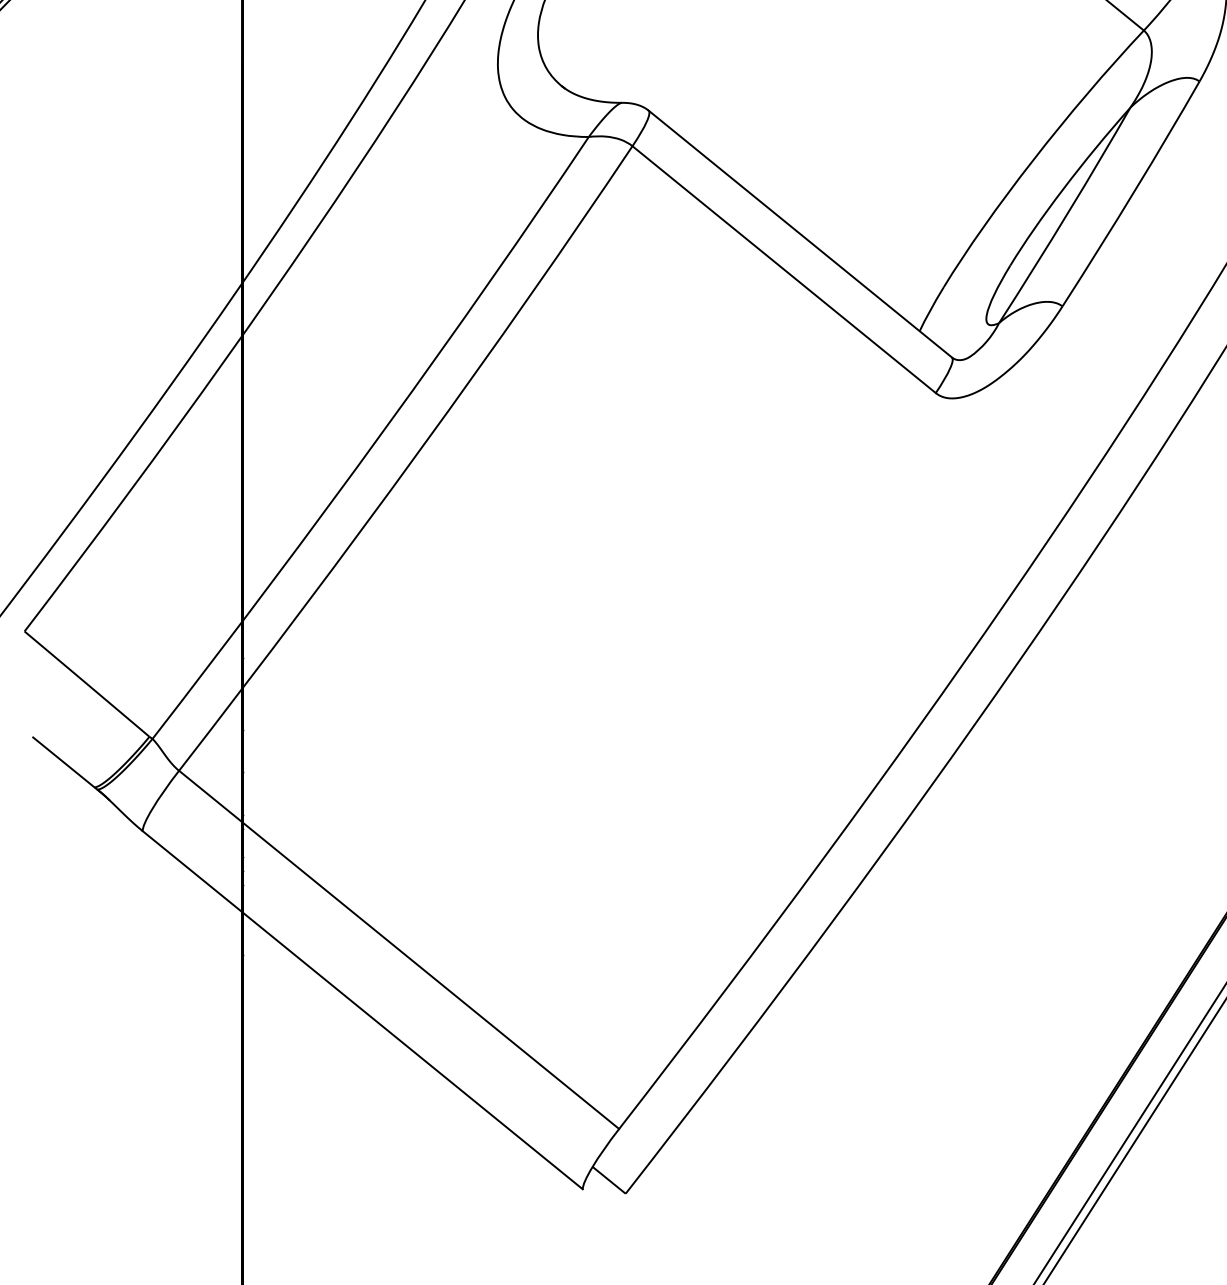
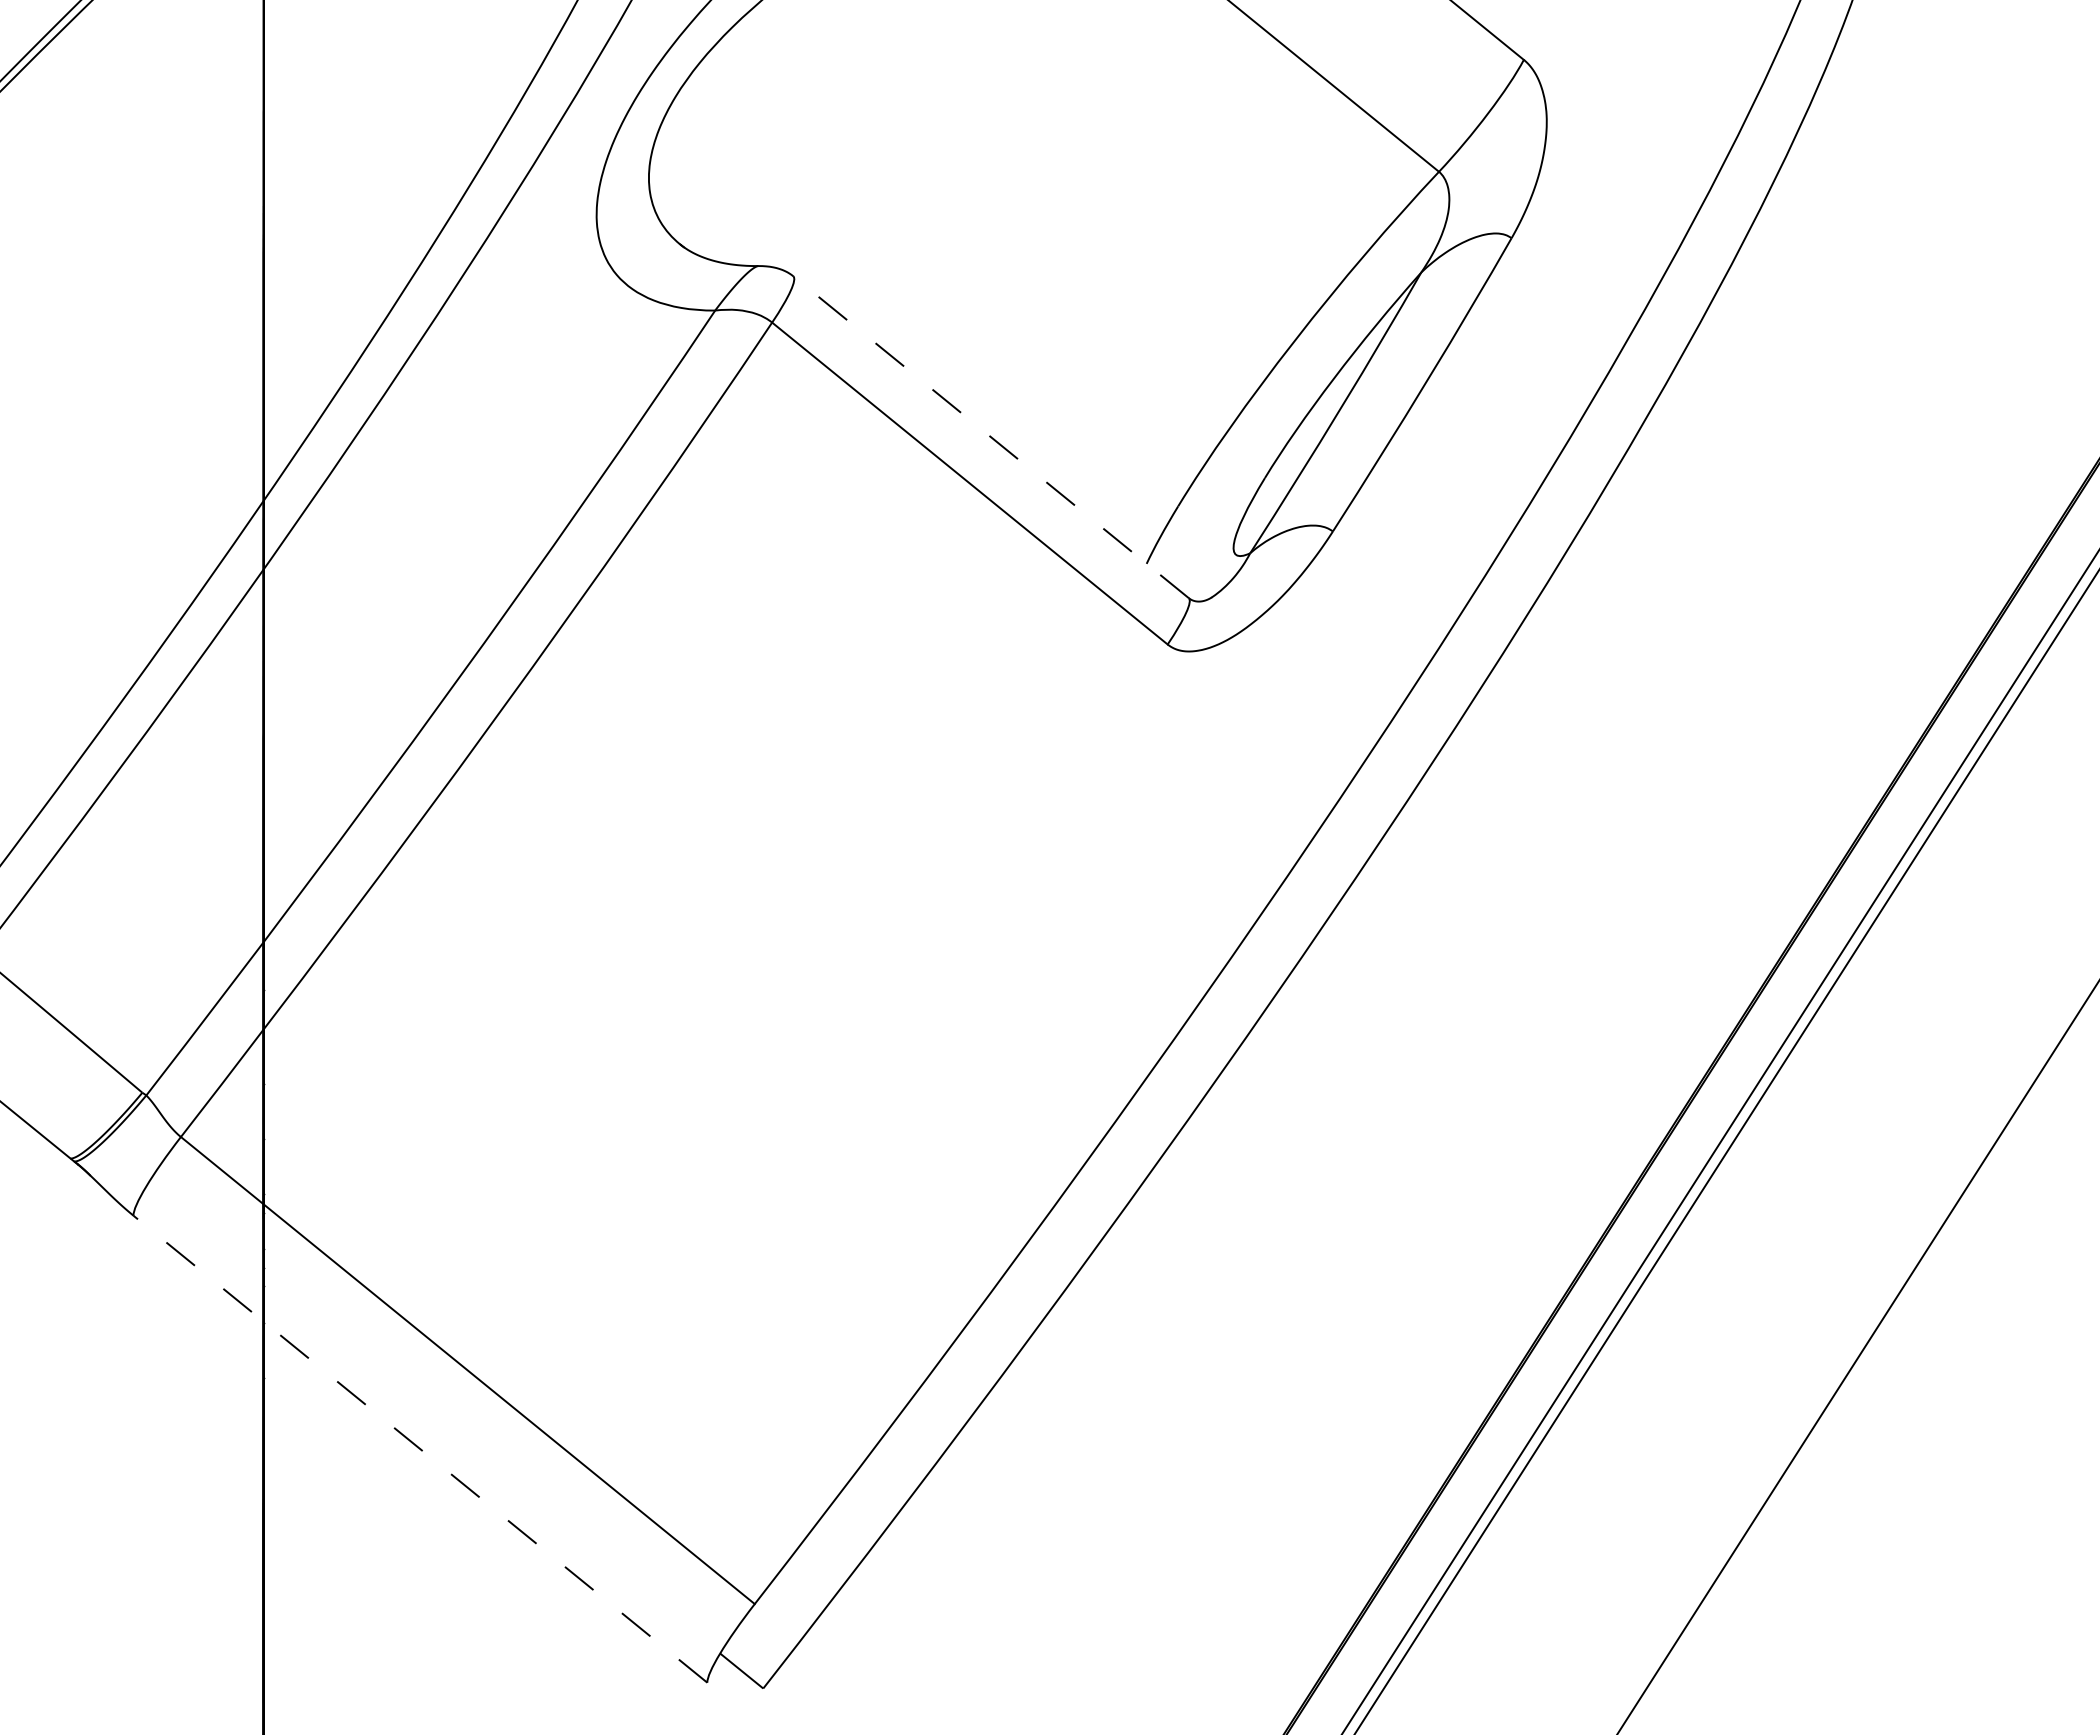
line: (799, 234) -> (990, 437), solid -> dashed
line: (362, 1010) -> (420, 1449), solid -> dashed

